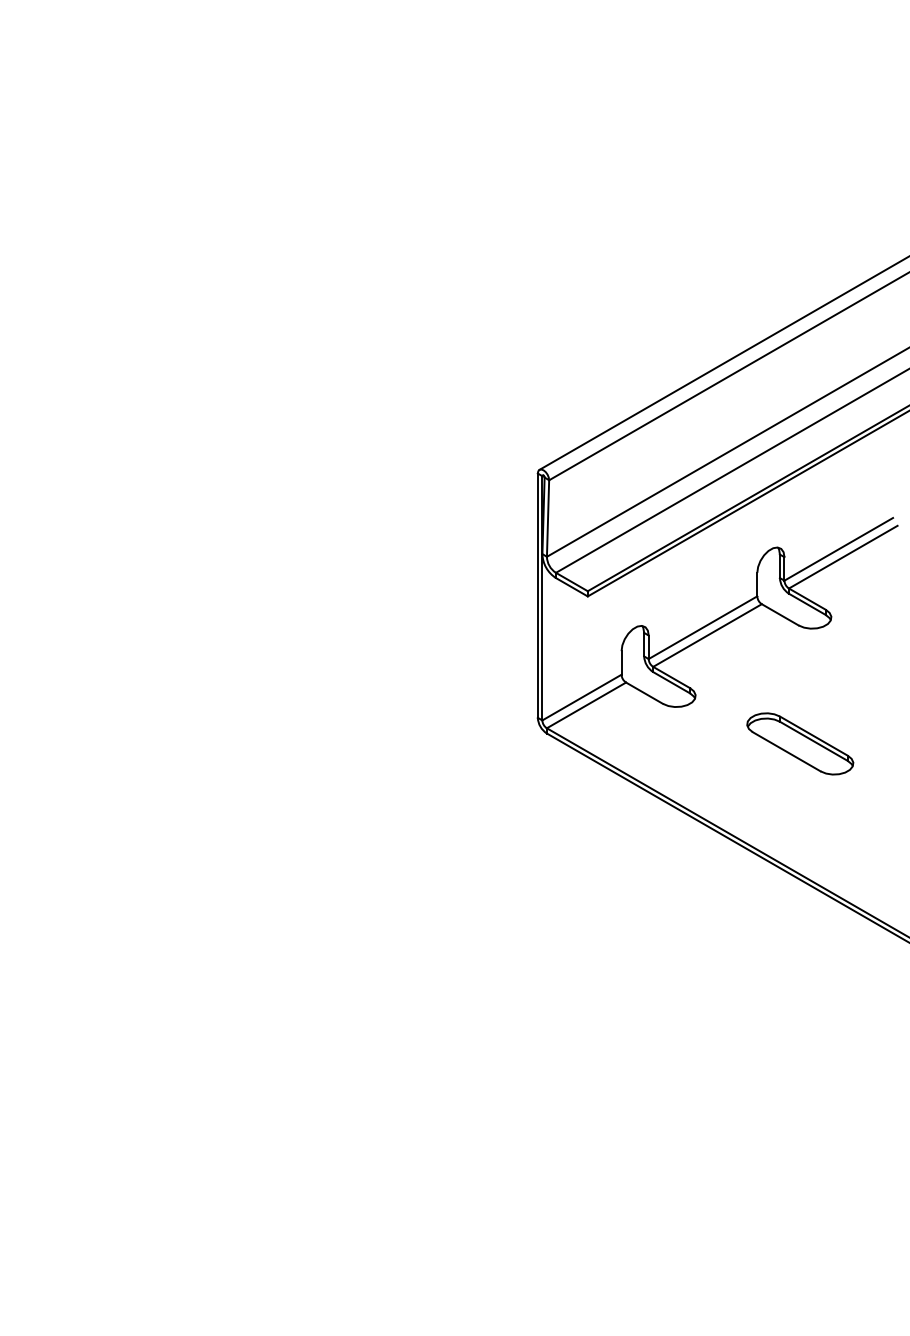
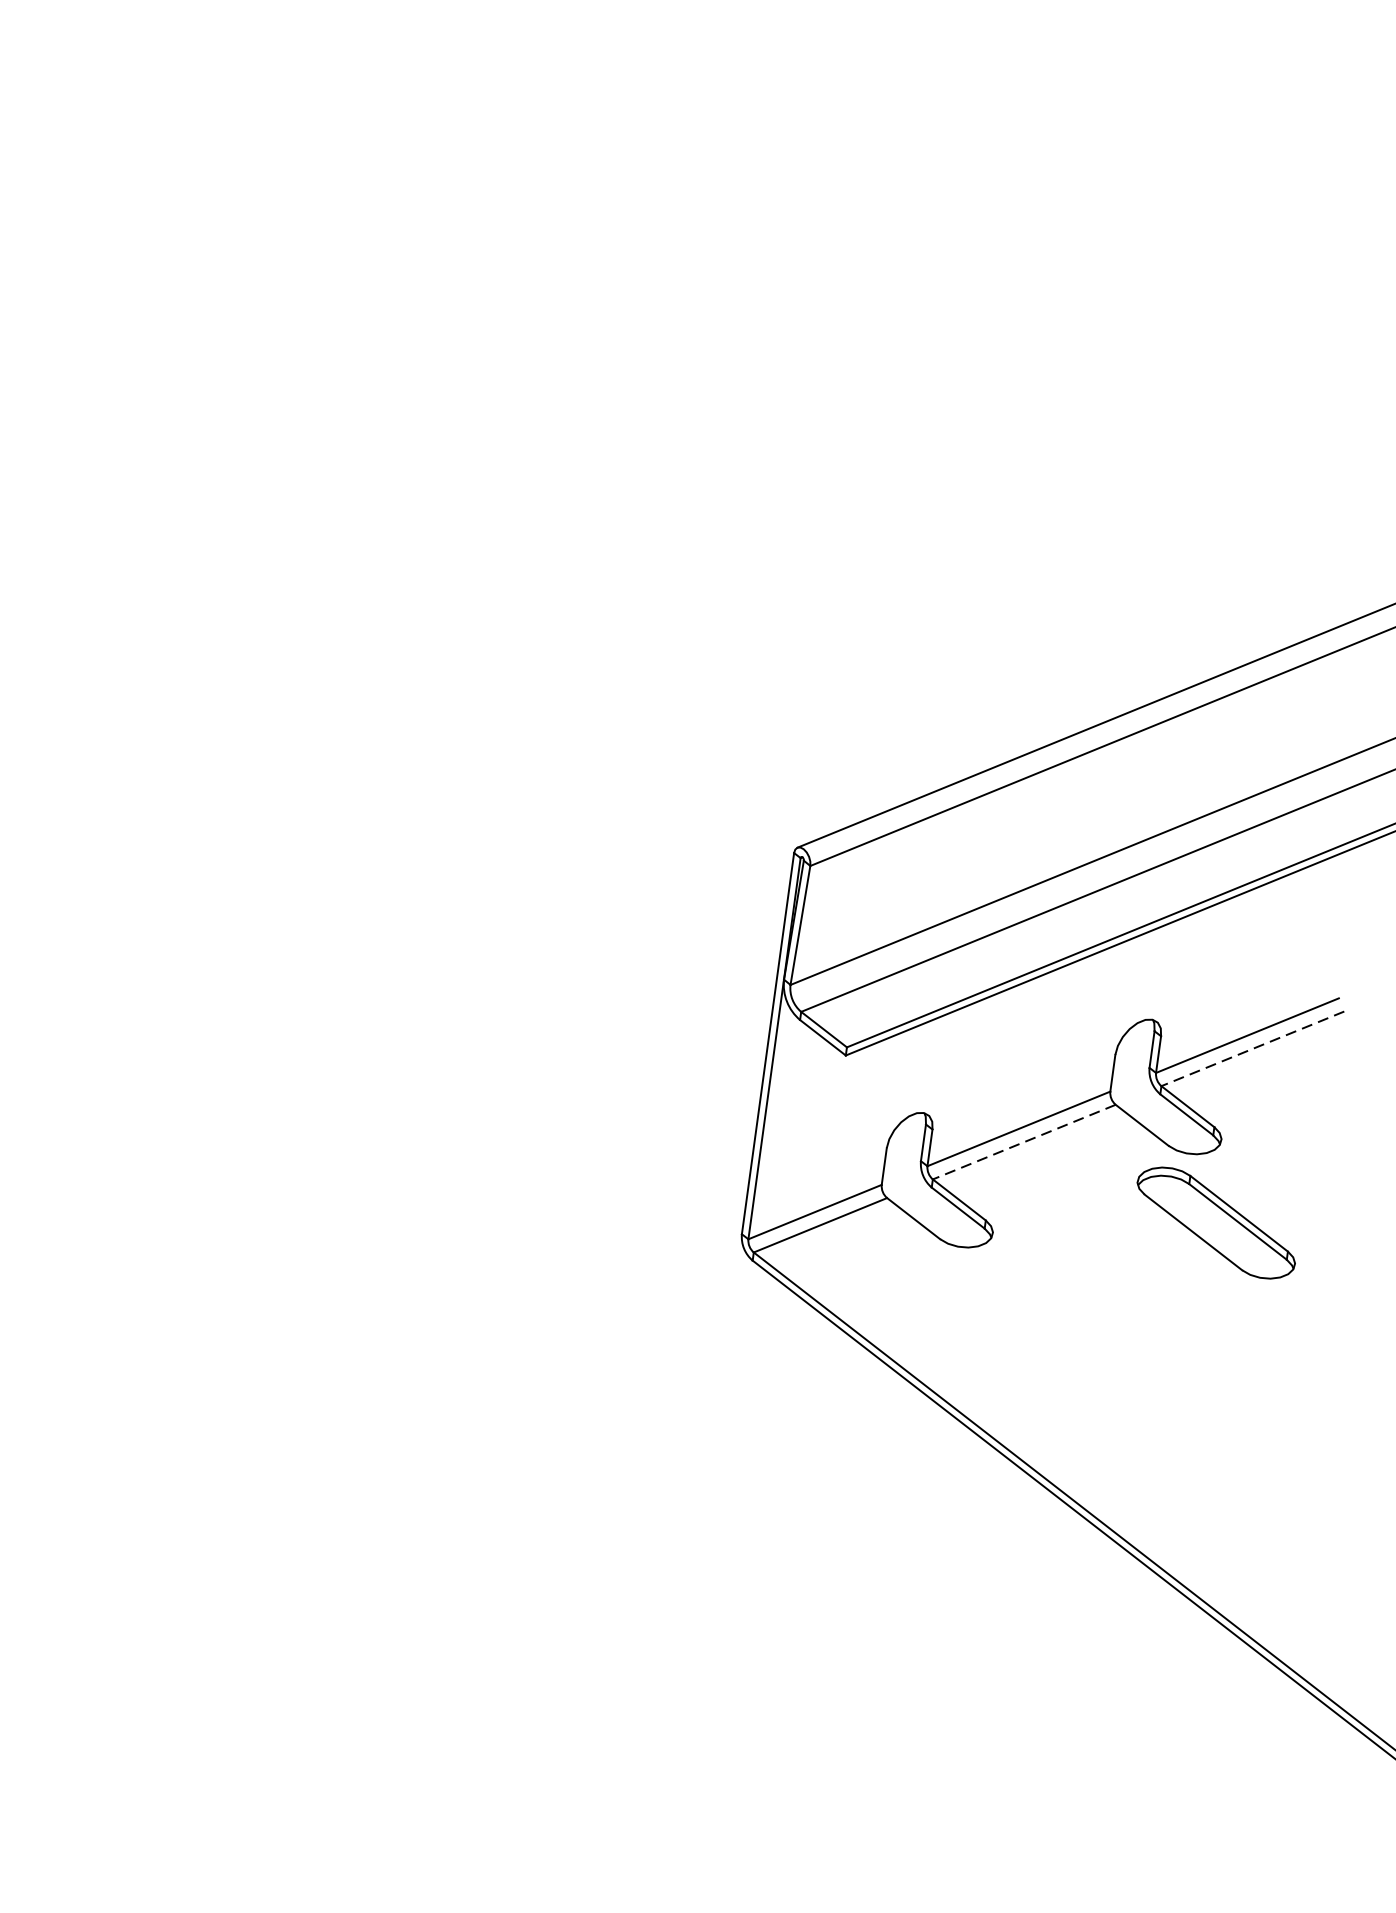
line: (843, 557) -> (1253, 1049), solid -> dashed
line: (707, 635) -> (1024, 1142), solid -> dashed
part: (800, 743) -> (1216, 1222), moved

